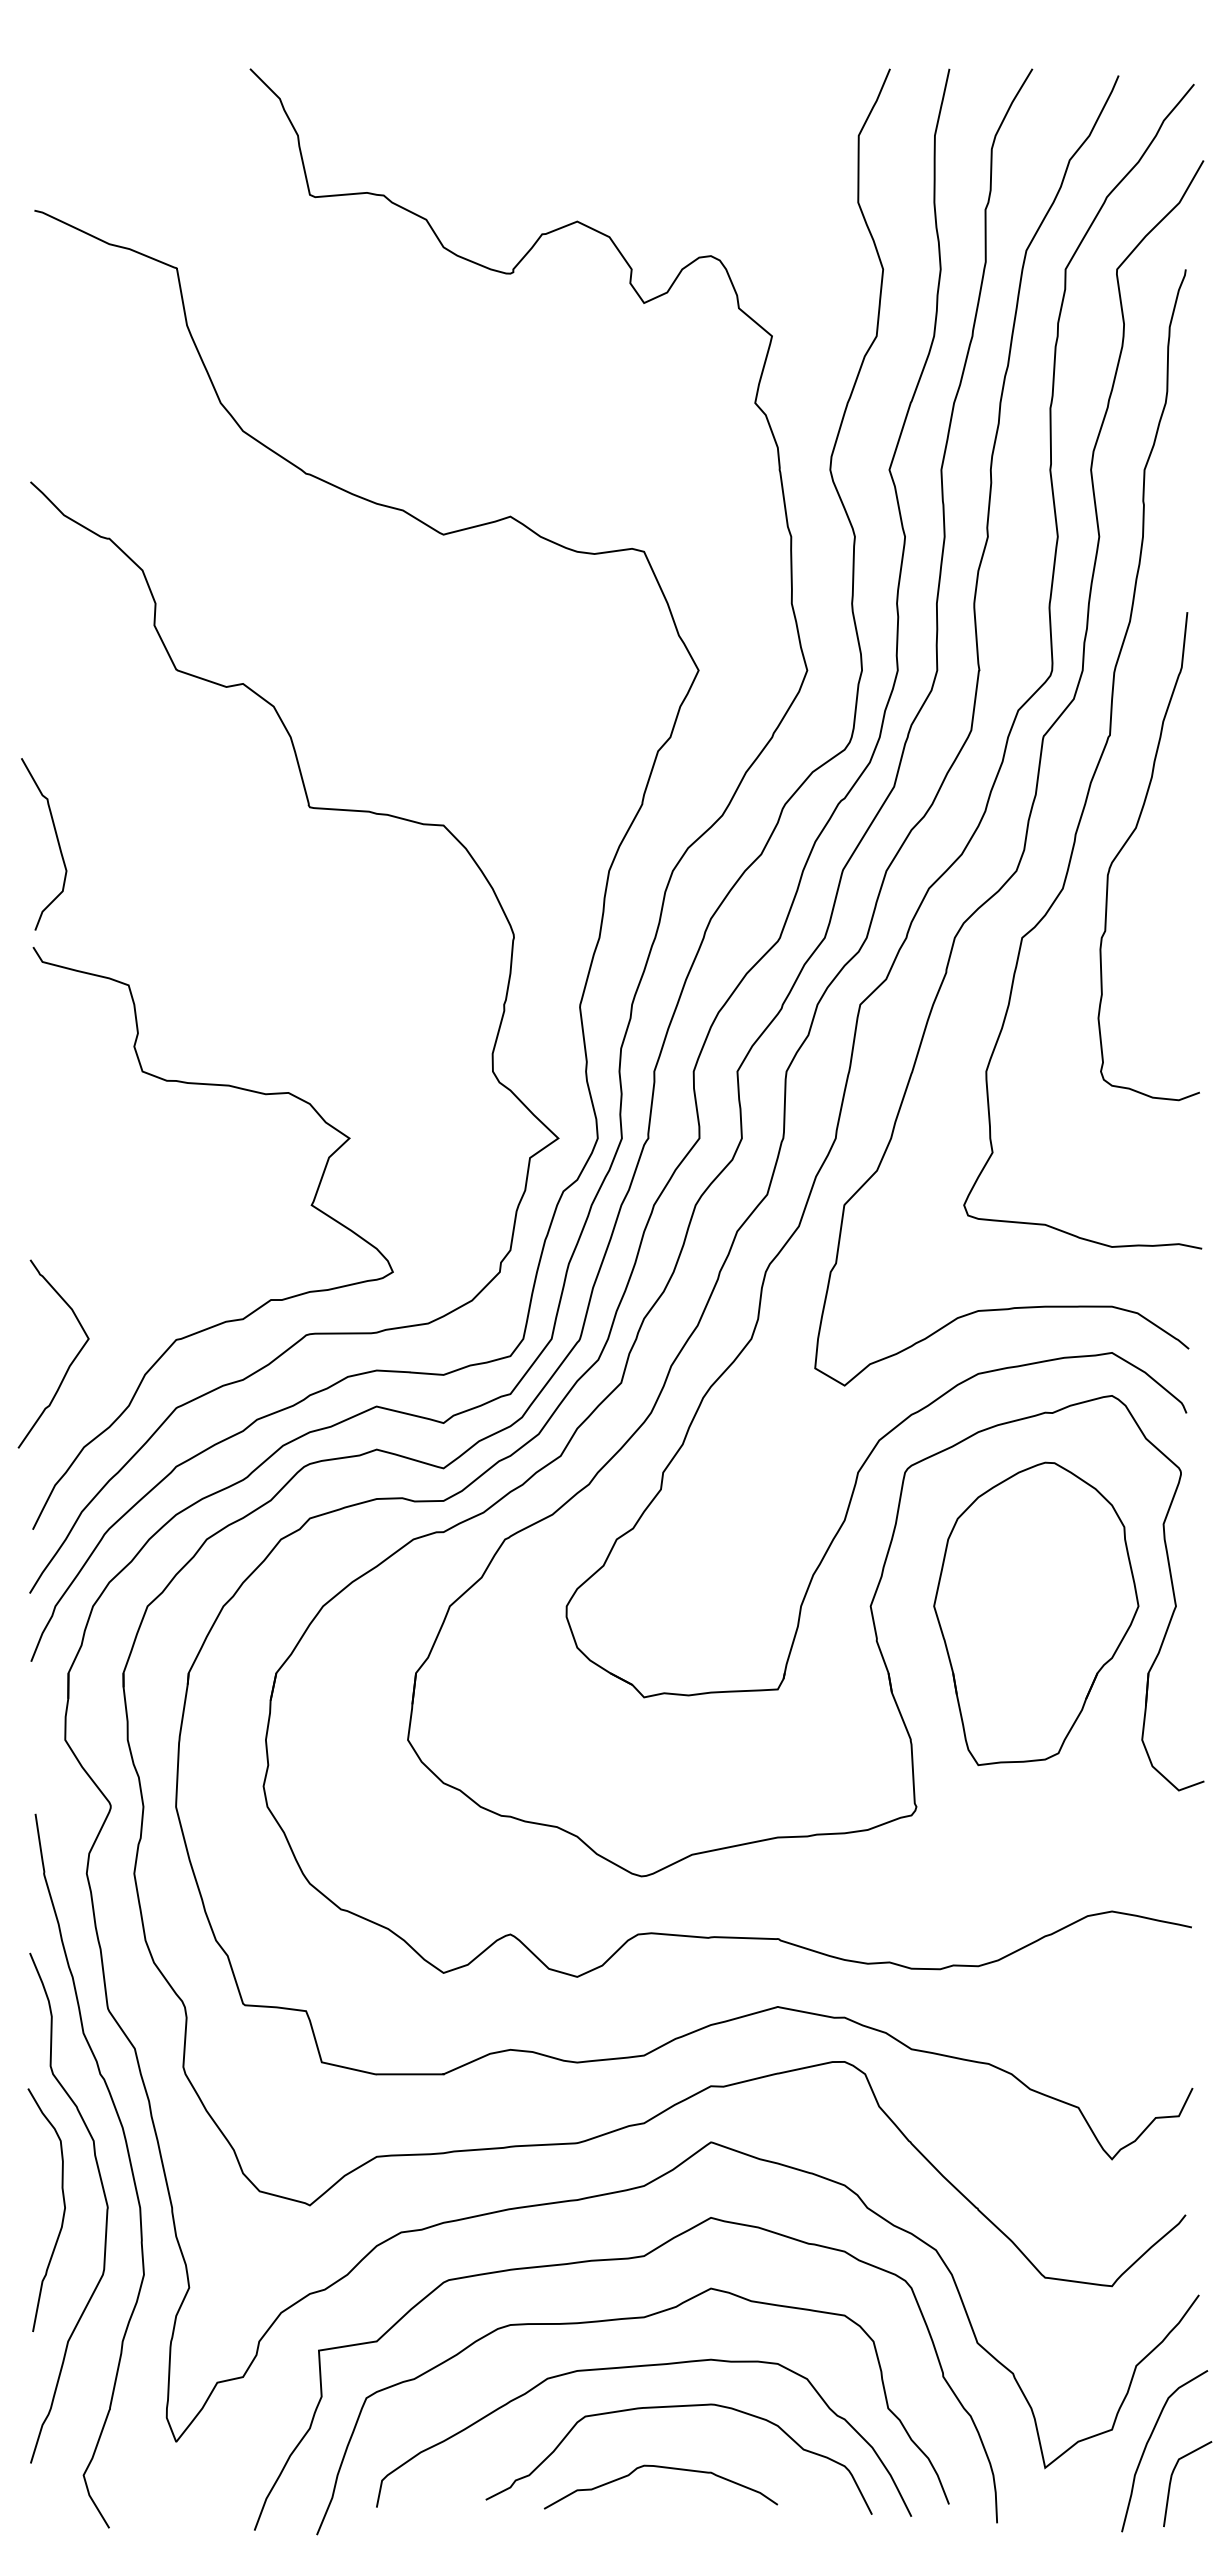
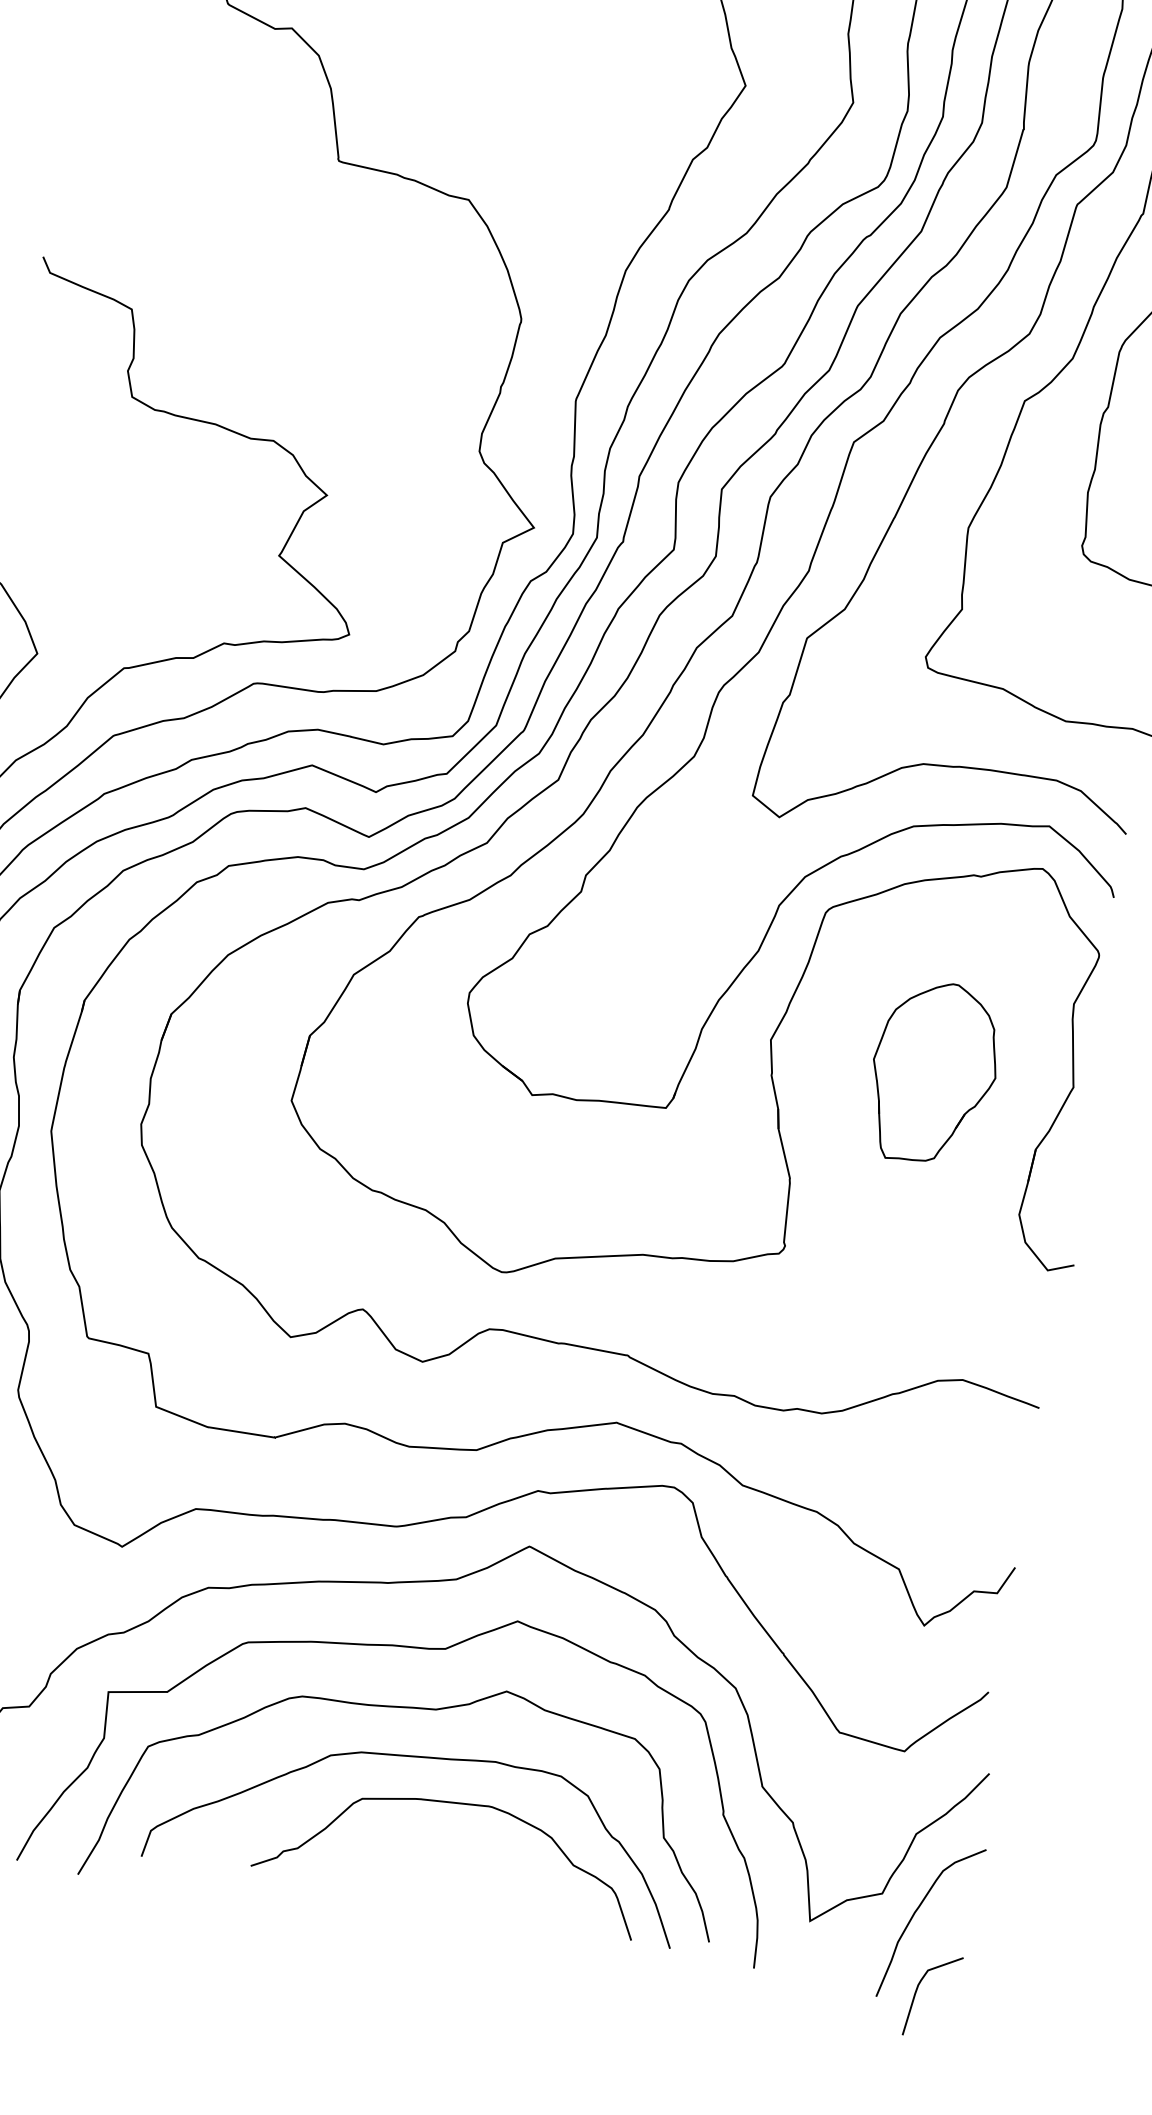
curve: (56, 839) -> (82, 153), removed
part: (1036, 1613) -> (934, 1072), size x0.6
curve: (663, 2468) -> (431, 1862), removed
curve: (1171, 2482) -> (917, 1992), moved

